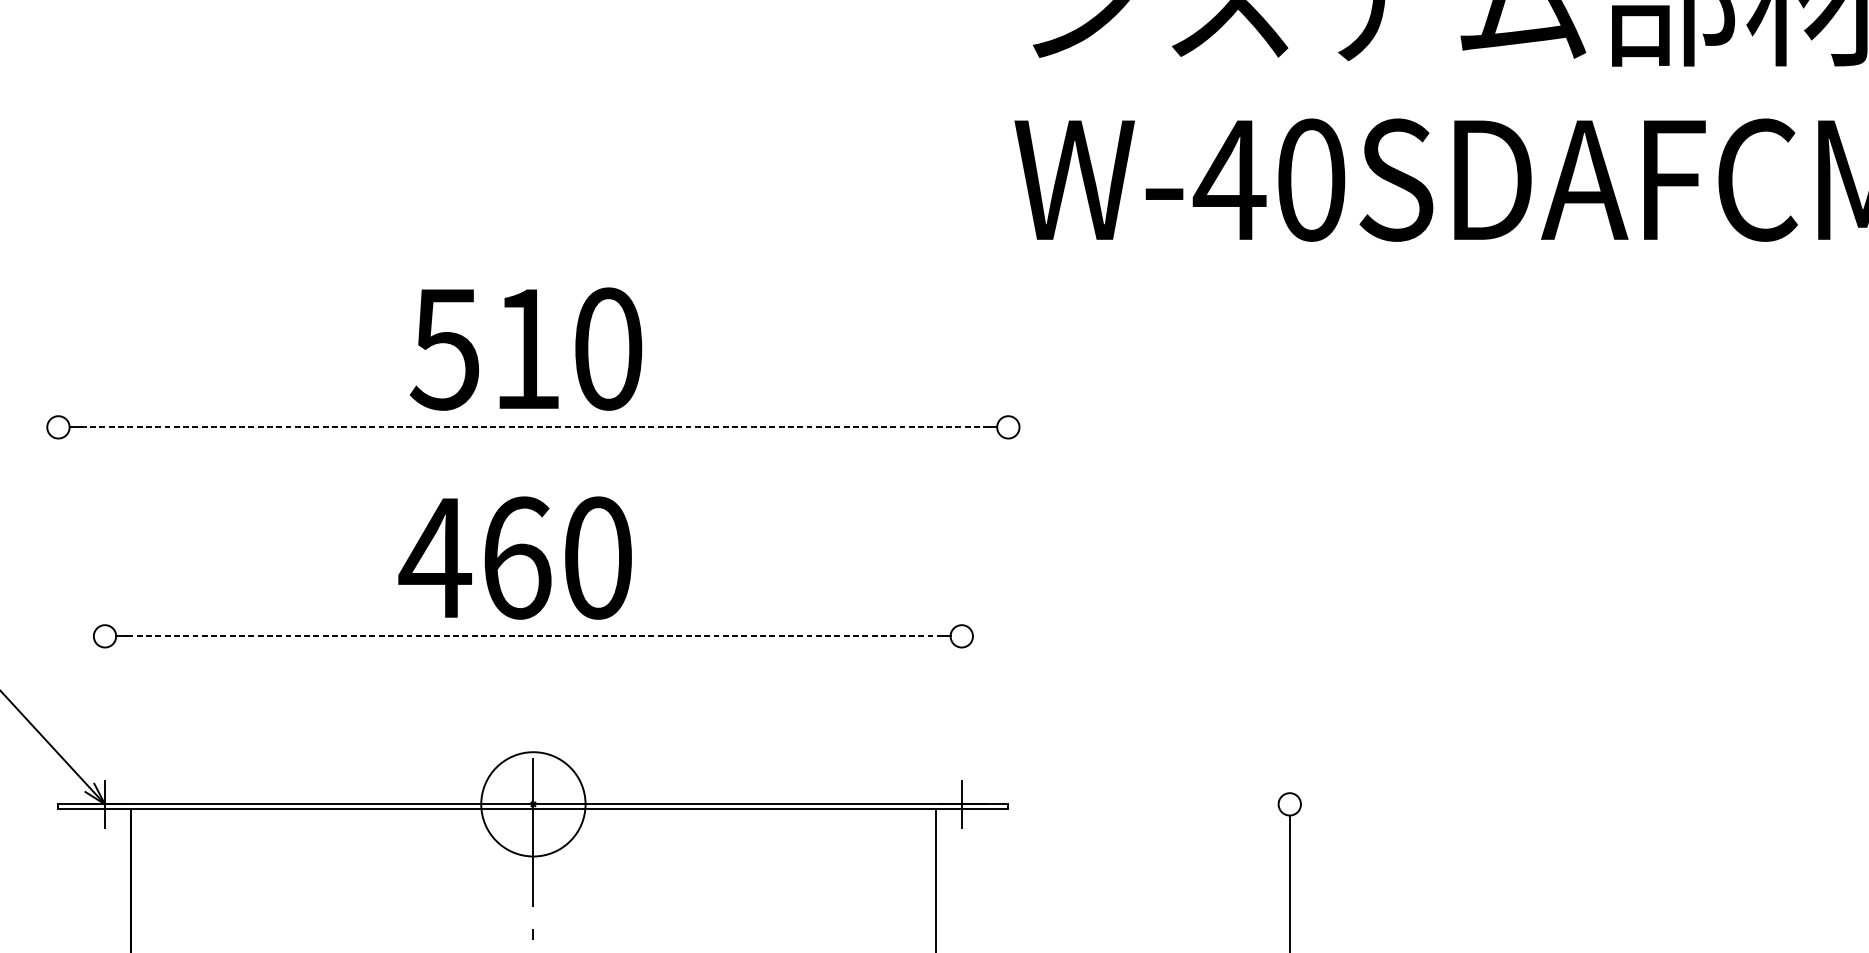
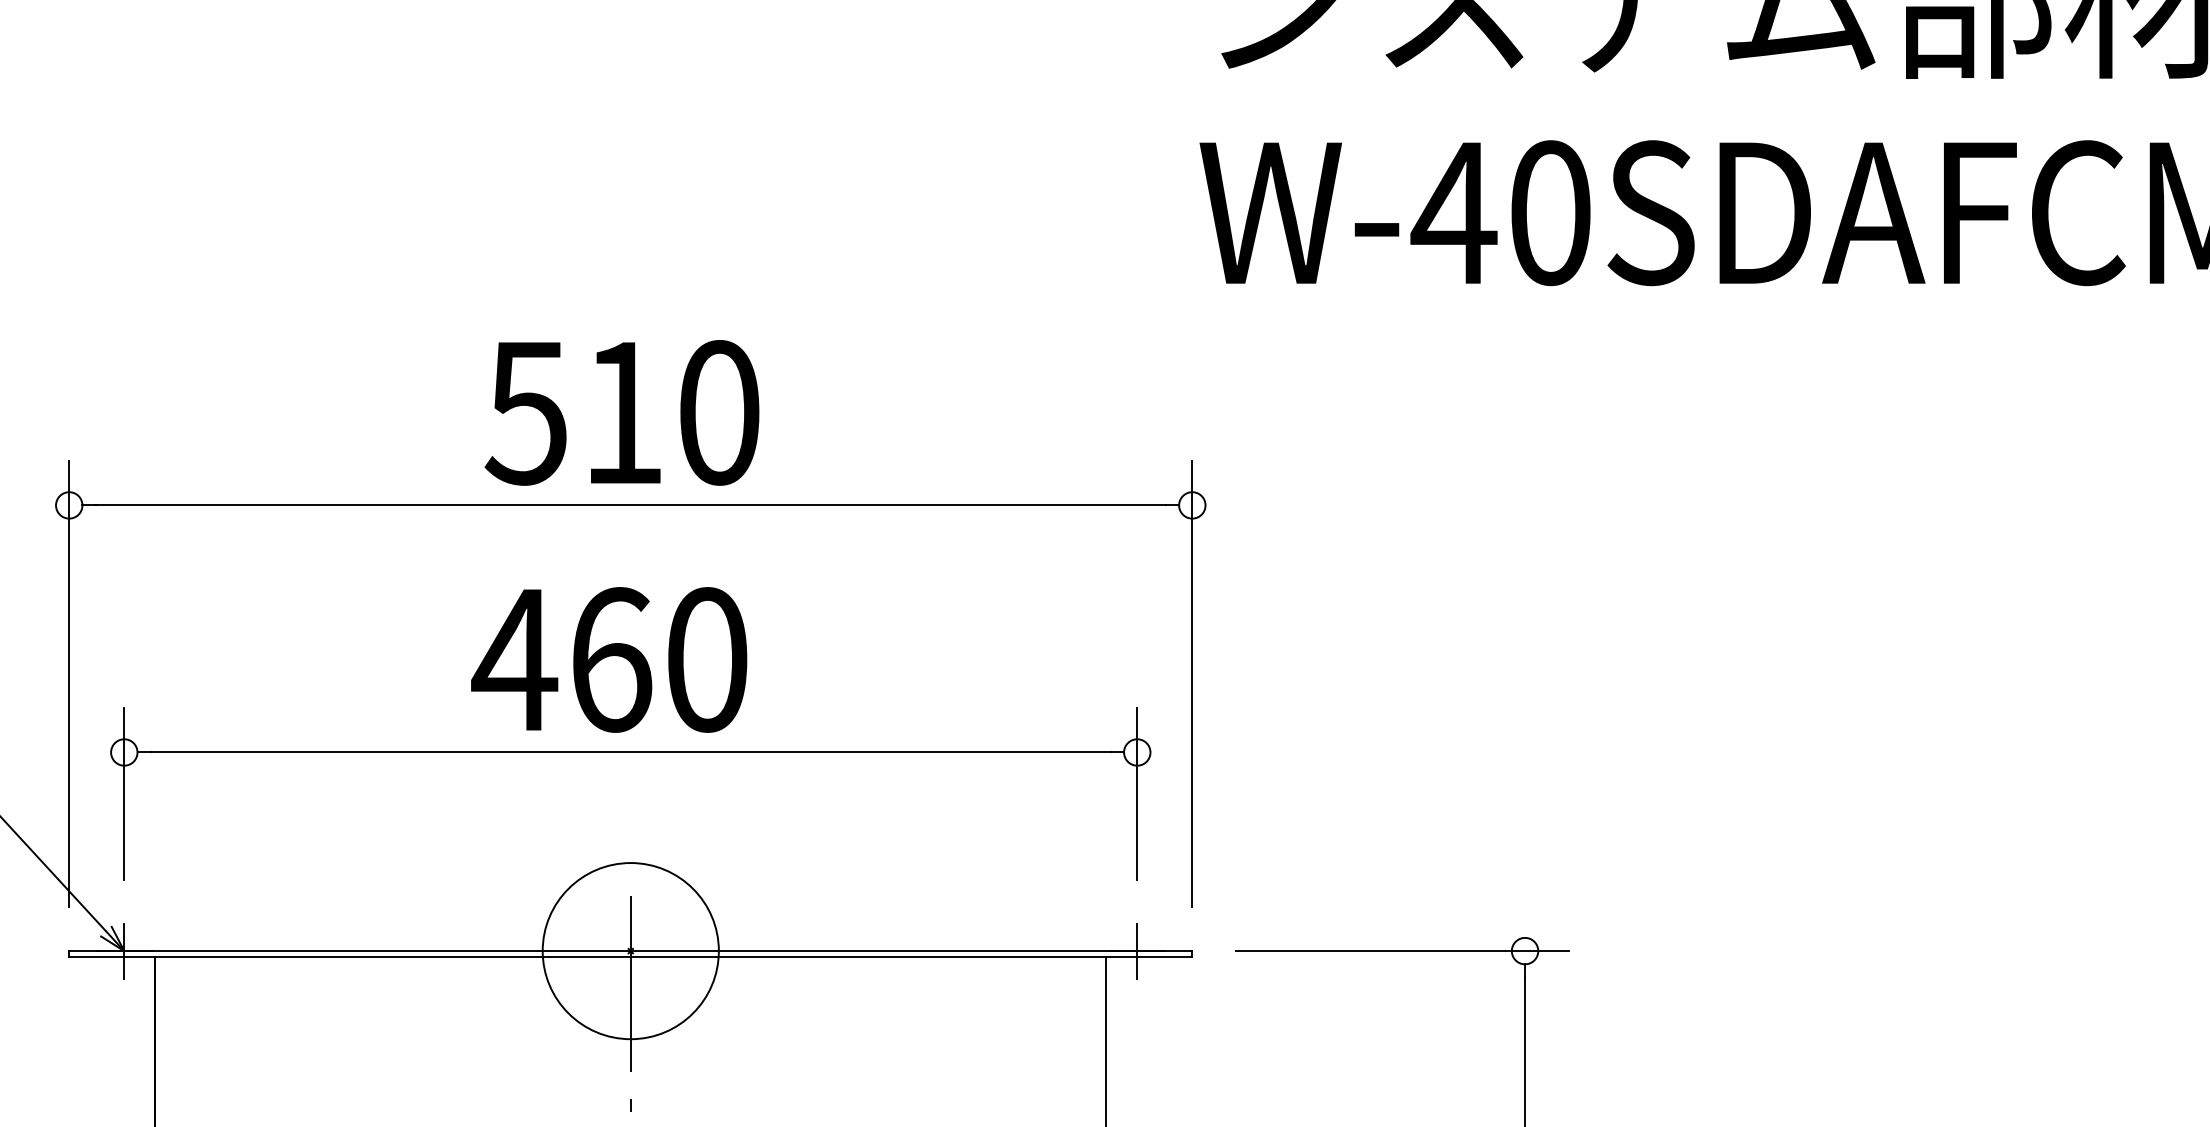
line: (534, 427) -> (631, 505), dashed -> solid
line: (58, 578) -> (69, 684), added
line: (1008, 578) -> (1192, 684), added
line: (534, 636) -> (631, 752), dashed -> solid
line: (105, 671) -> (124, 793), added
line: (961, 671) -> (1137, 793), added
circle: (533, 804) -> (630, 951), size x1.43
line: (1186, 804) -> (1402, 951), added

